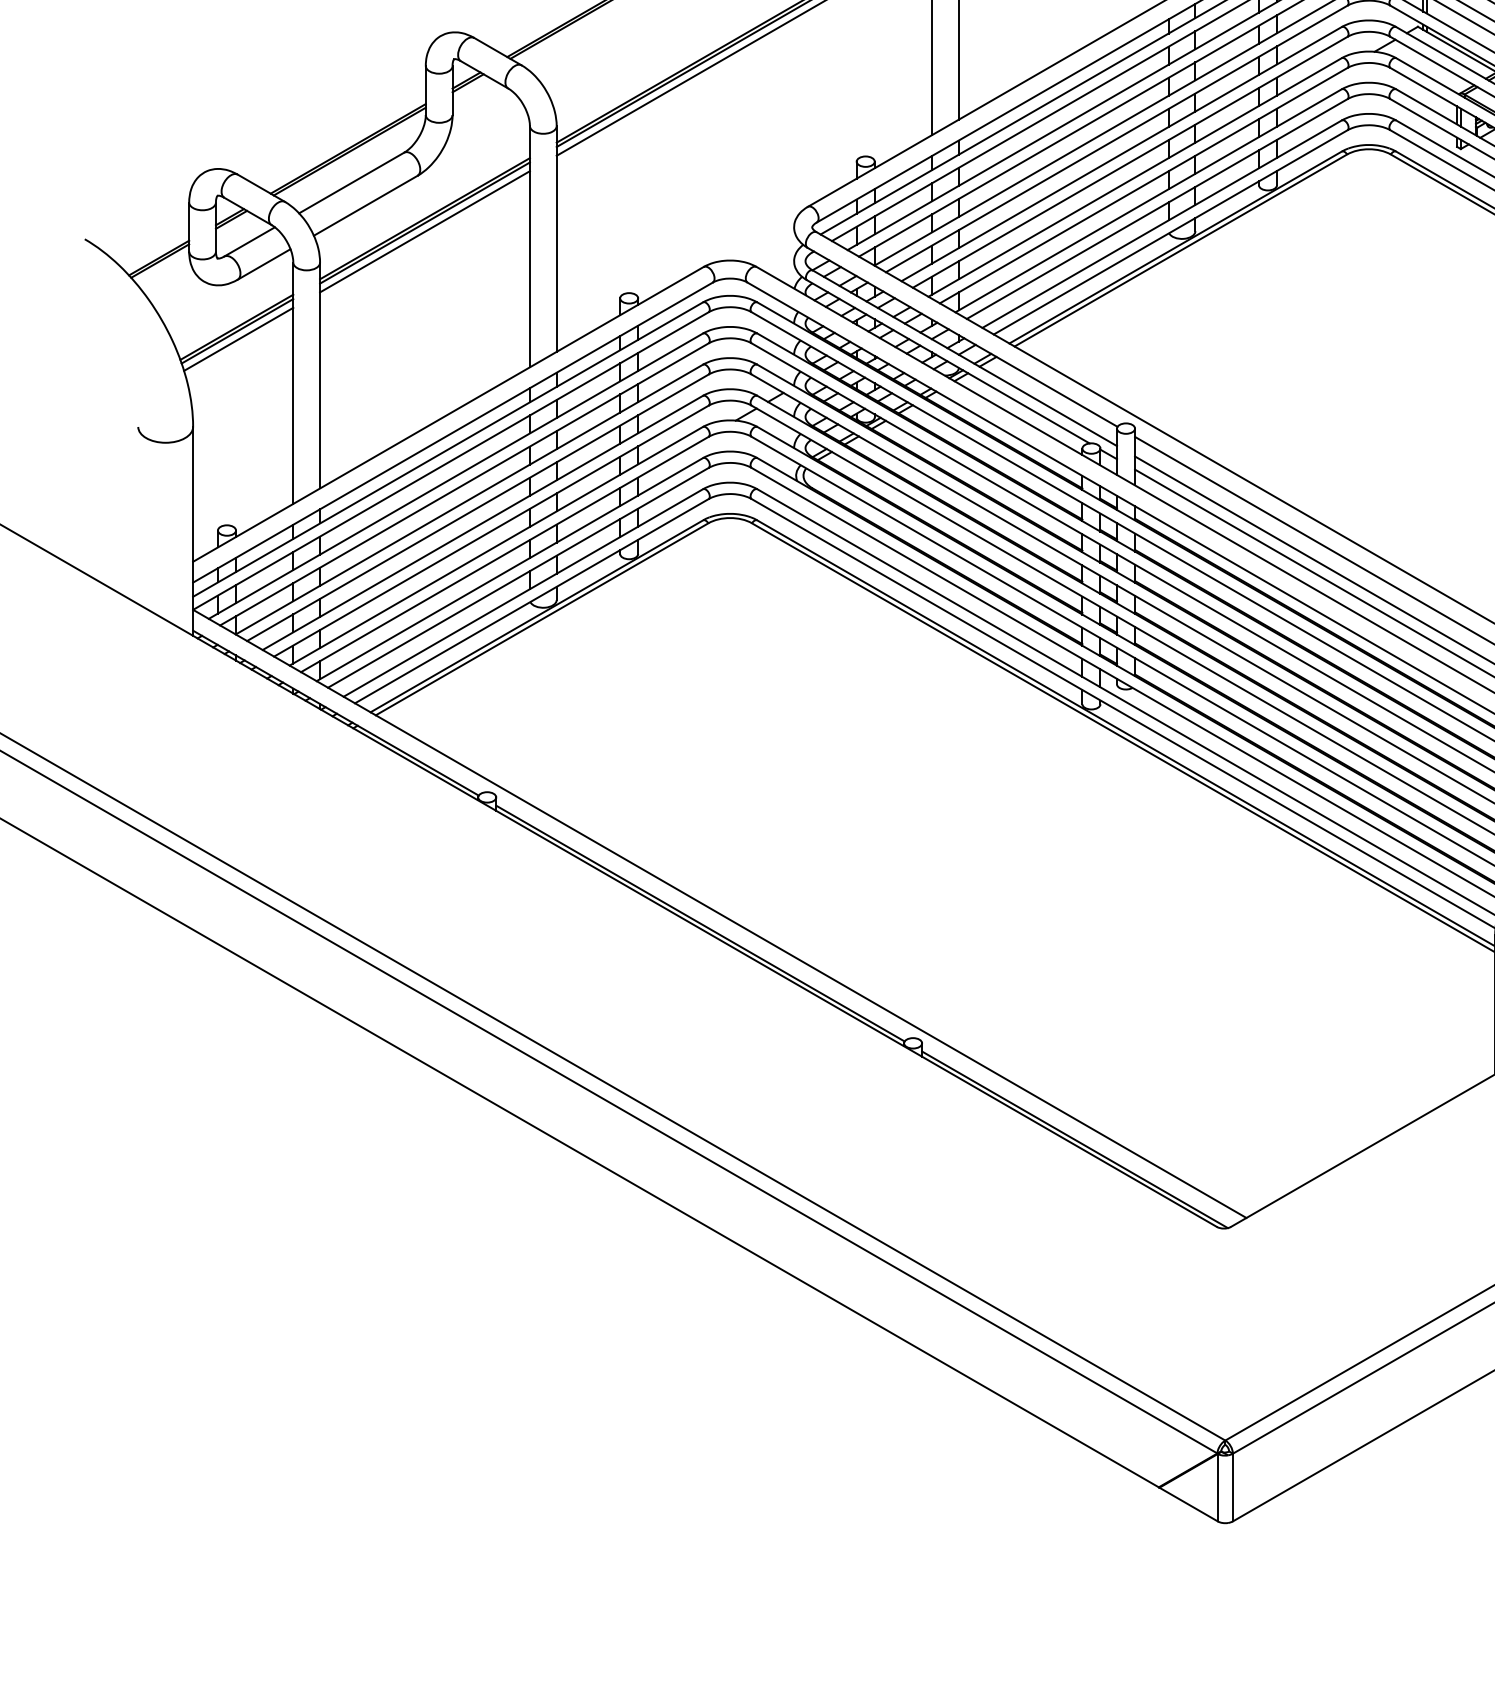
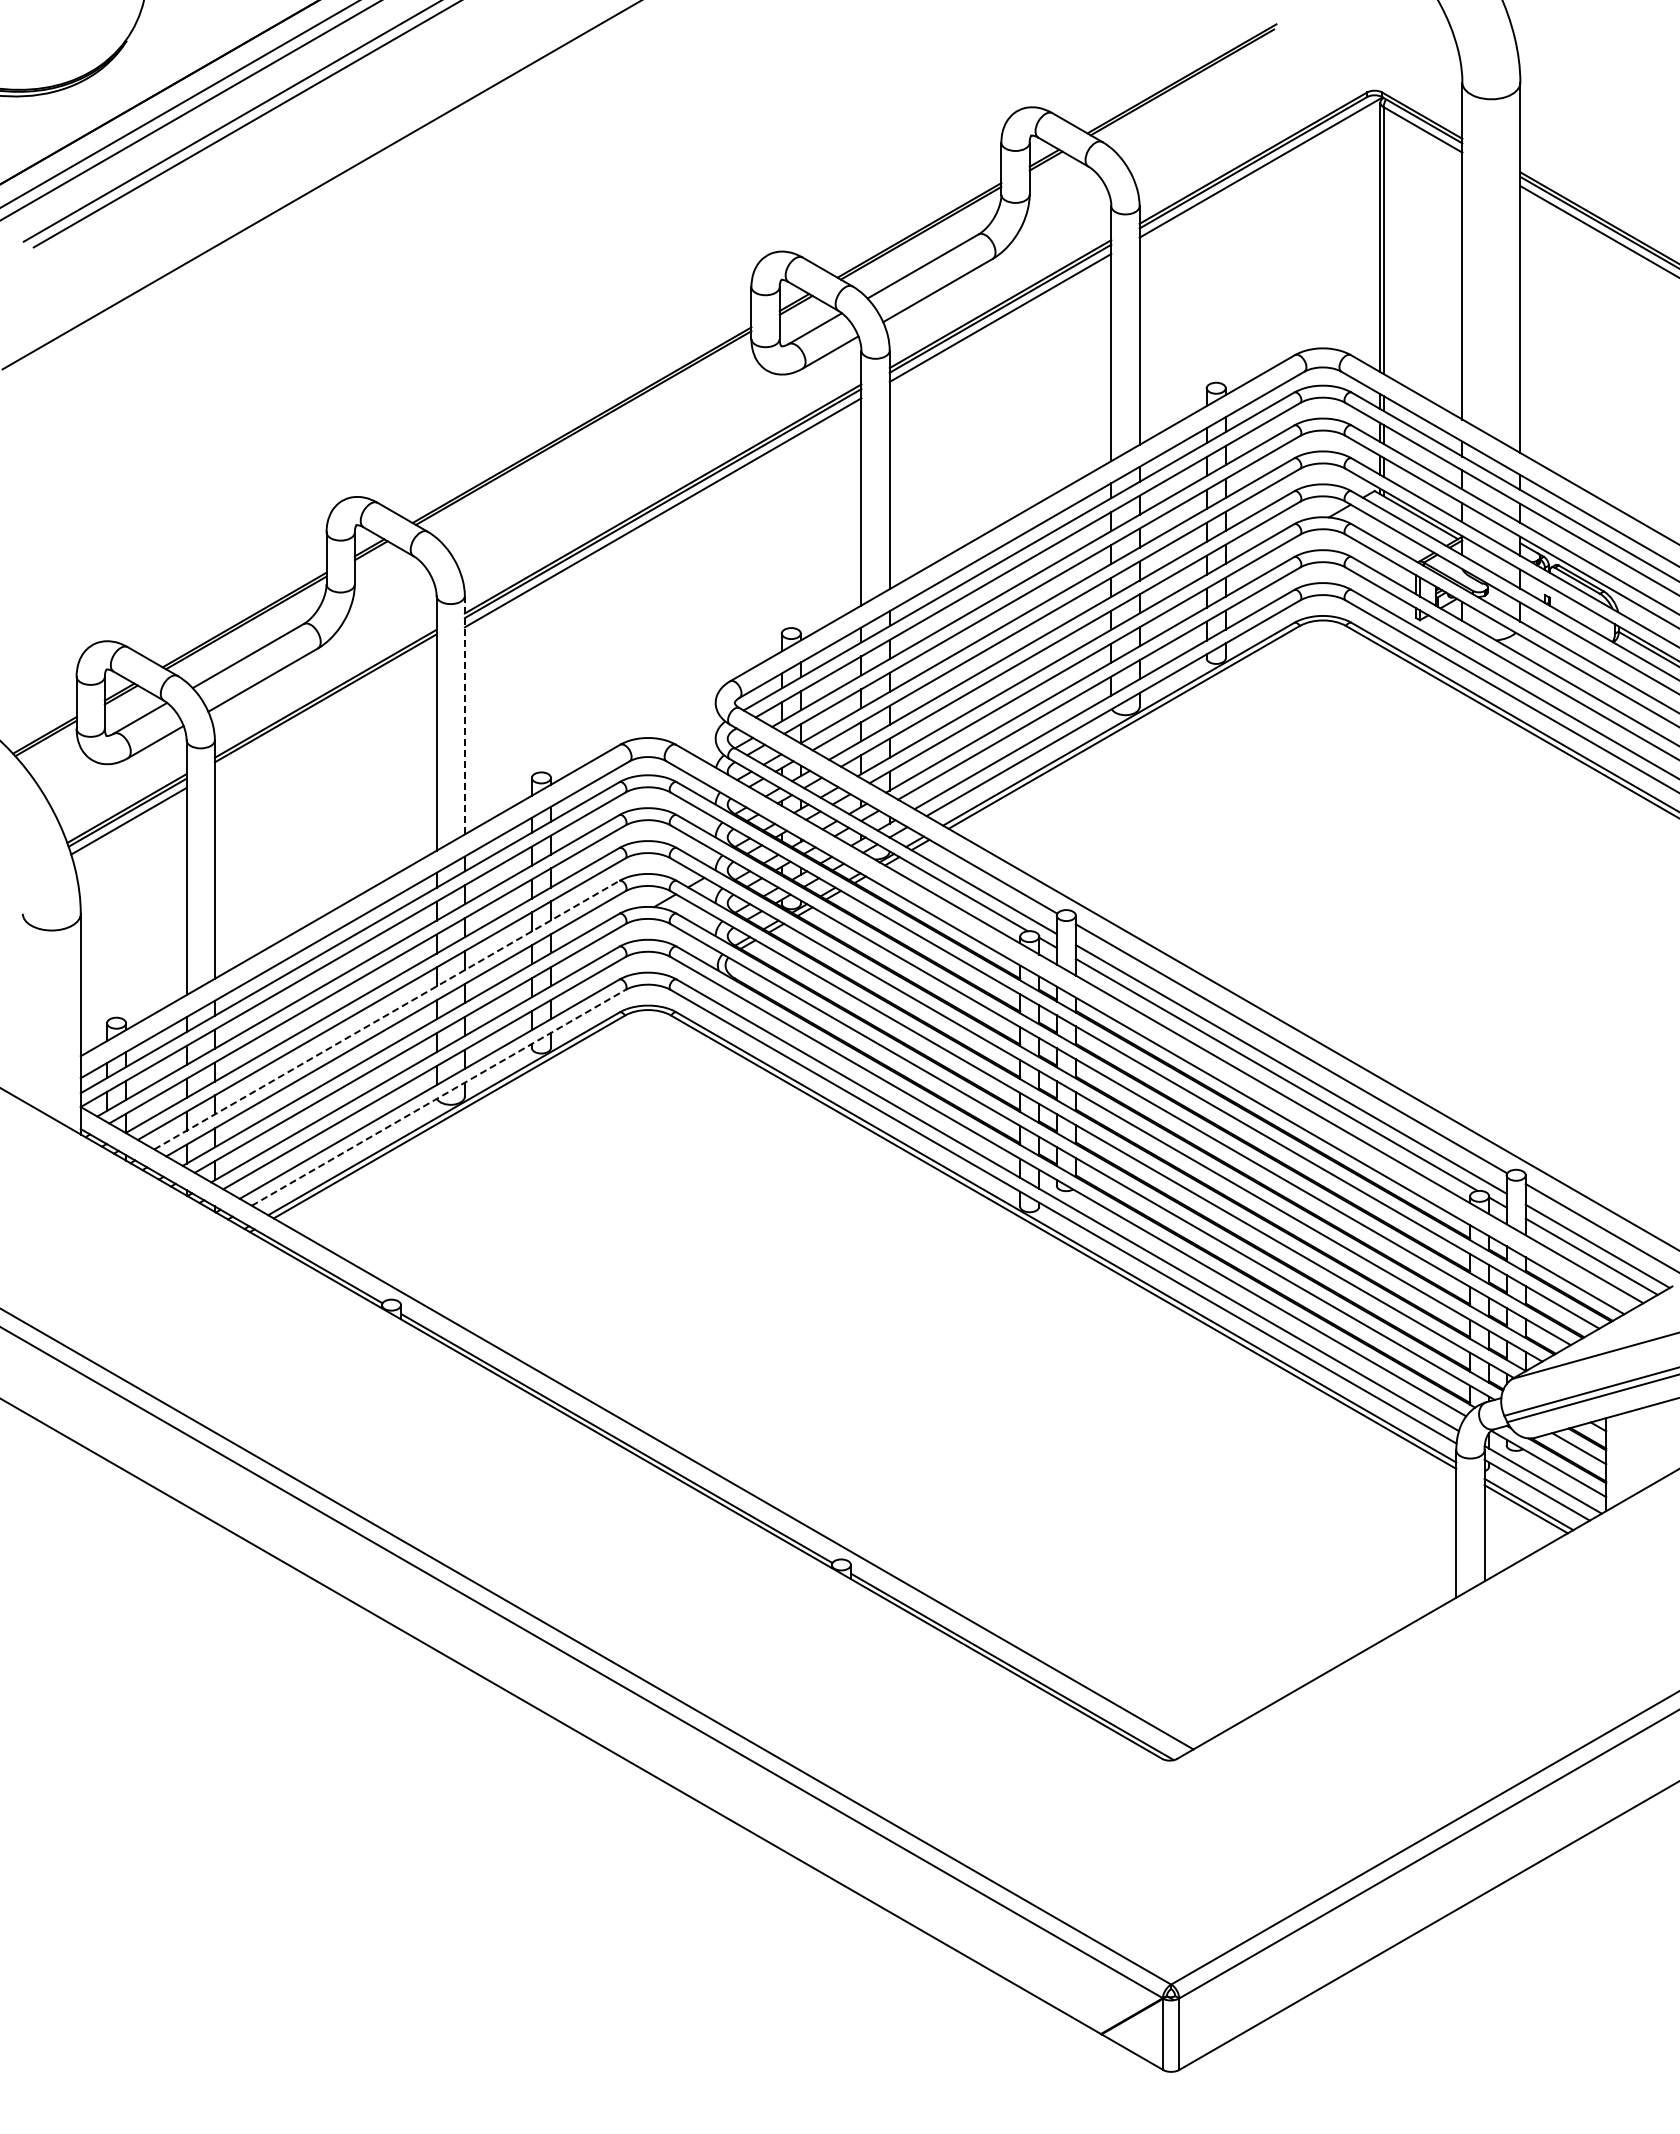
line: (424, 231) -> (325, 707), removed
line: (556, 238) -> (464, 714), solid -> dashed
line: (482, 523) -> (386, 1015), solid -> dashed
line: (531, 600) -> (438, 1097), solid -> dashed

